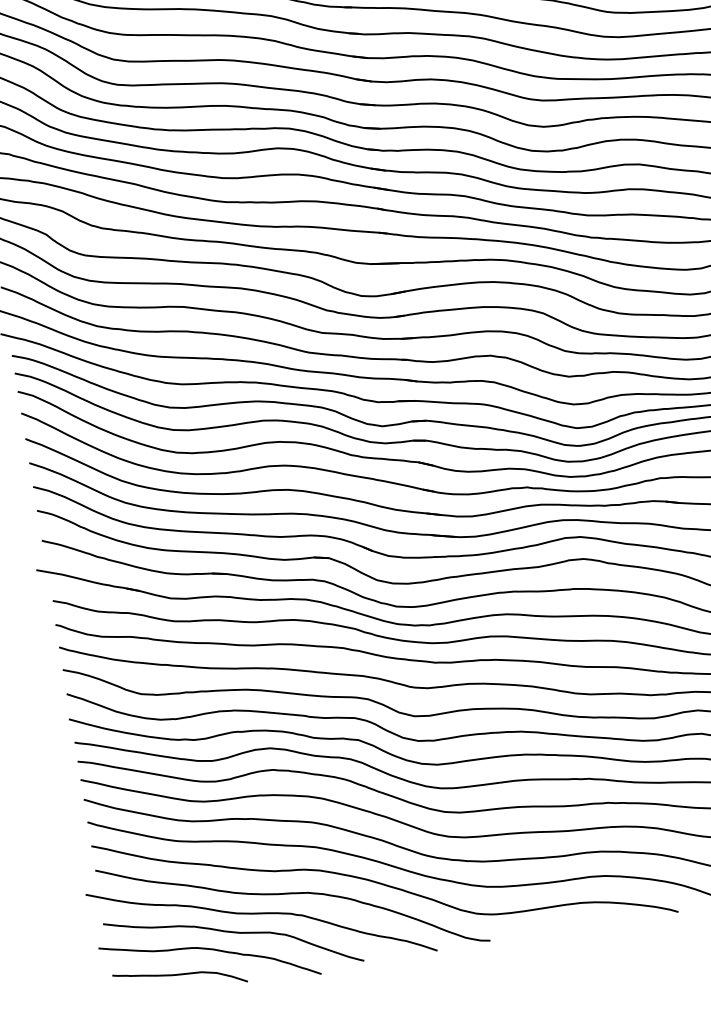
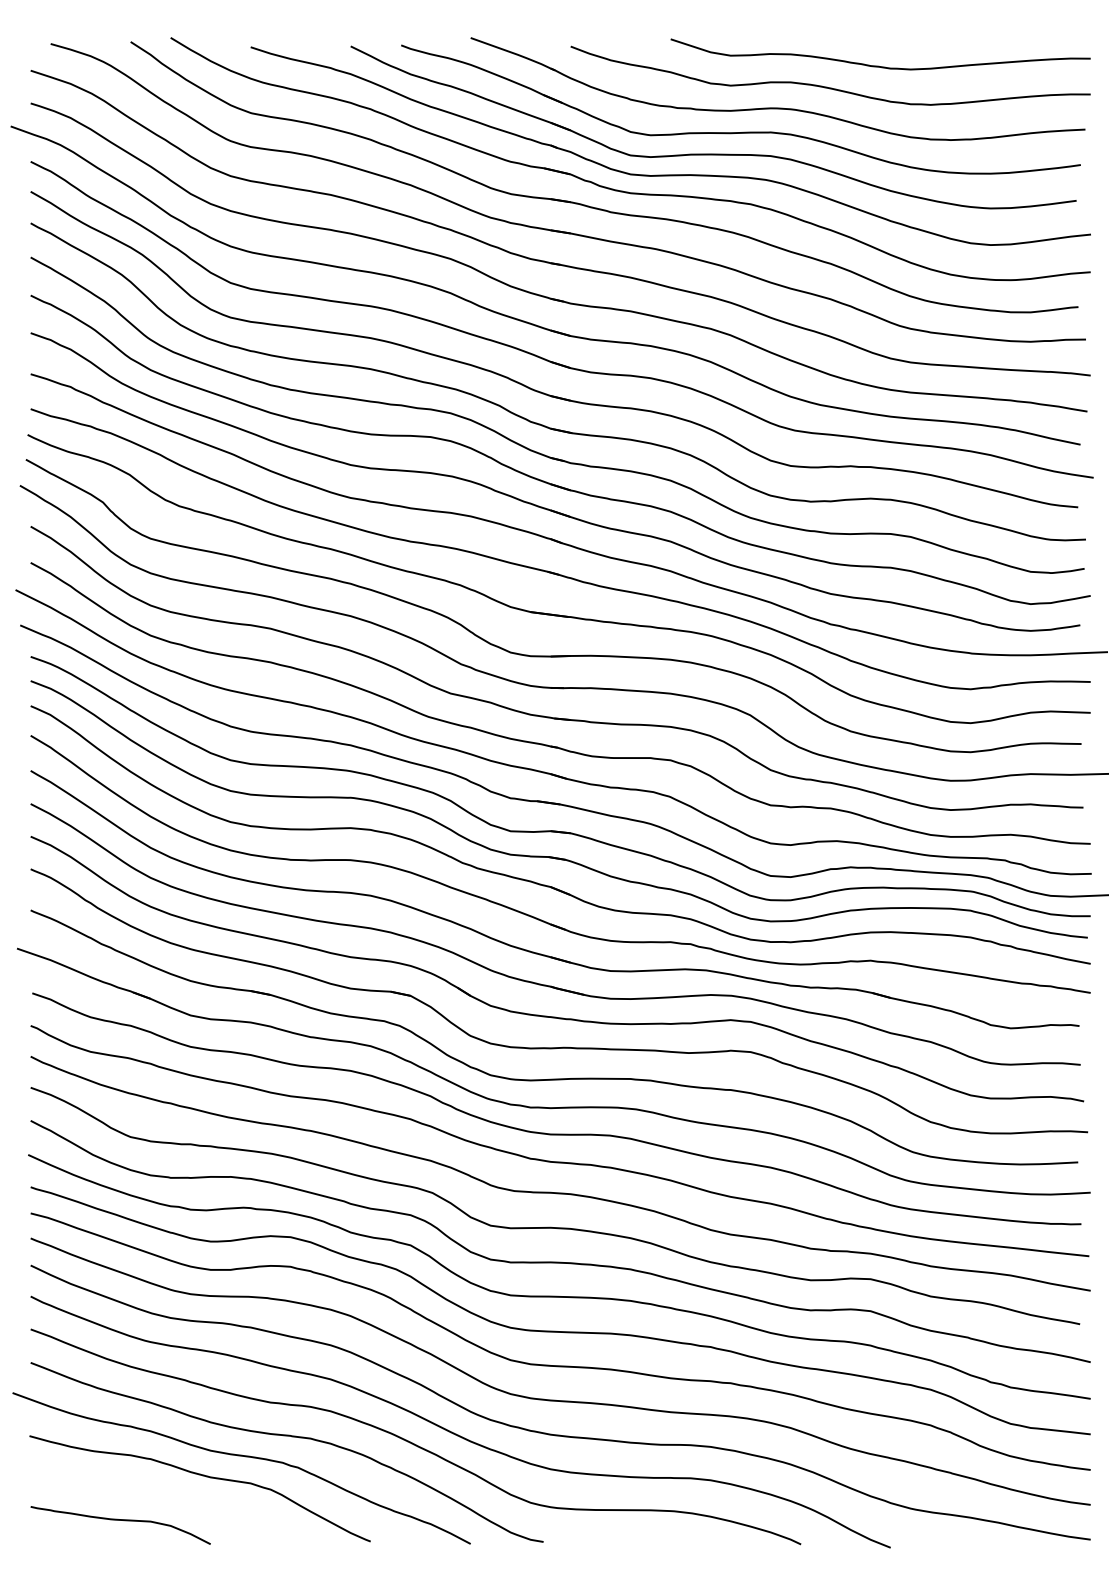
curve: (212, 950) -> (169, 1494), removed

